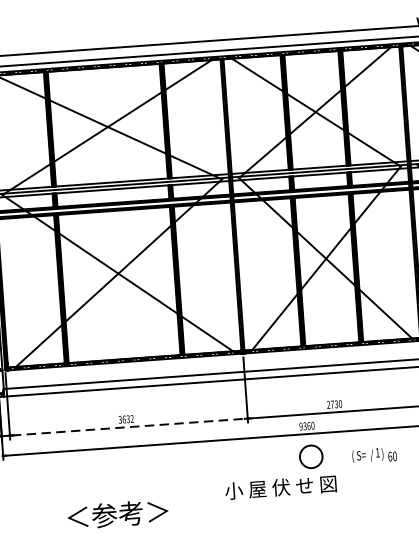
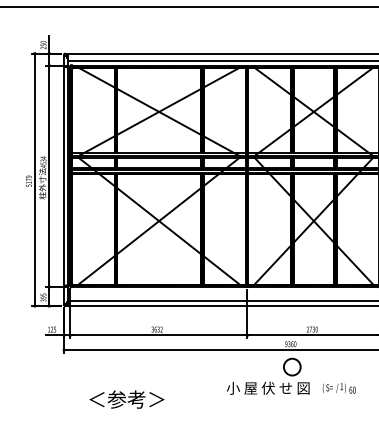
line: (129, 427) -> (159, 335), dashed -> solid
text: (373, 455) -> (338, 388), moved
text: (117, 514) -> (126, 399), moved

